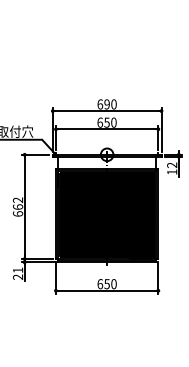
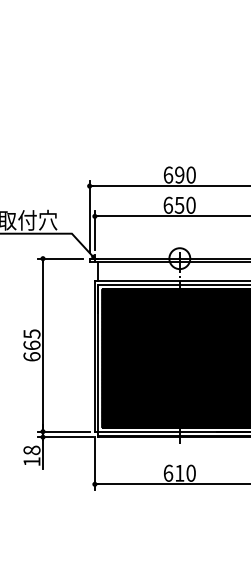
text: (17, 199) -> (31, 332), 662 -> 665
text: (17, 273) -> (31, 455), 21 -> 18
text: (106, 284) -> (178, 473), 650 -> 610

